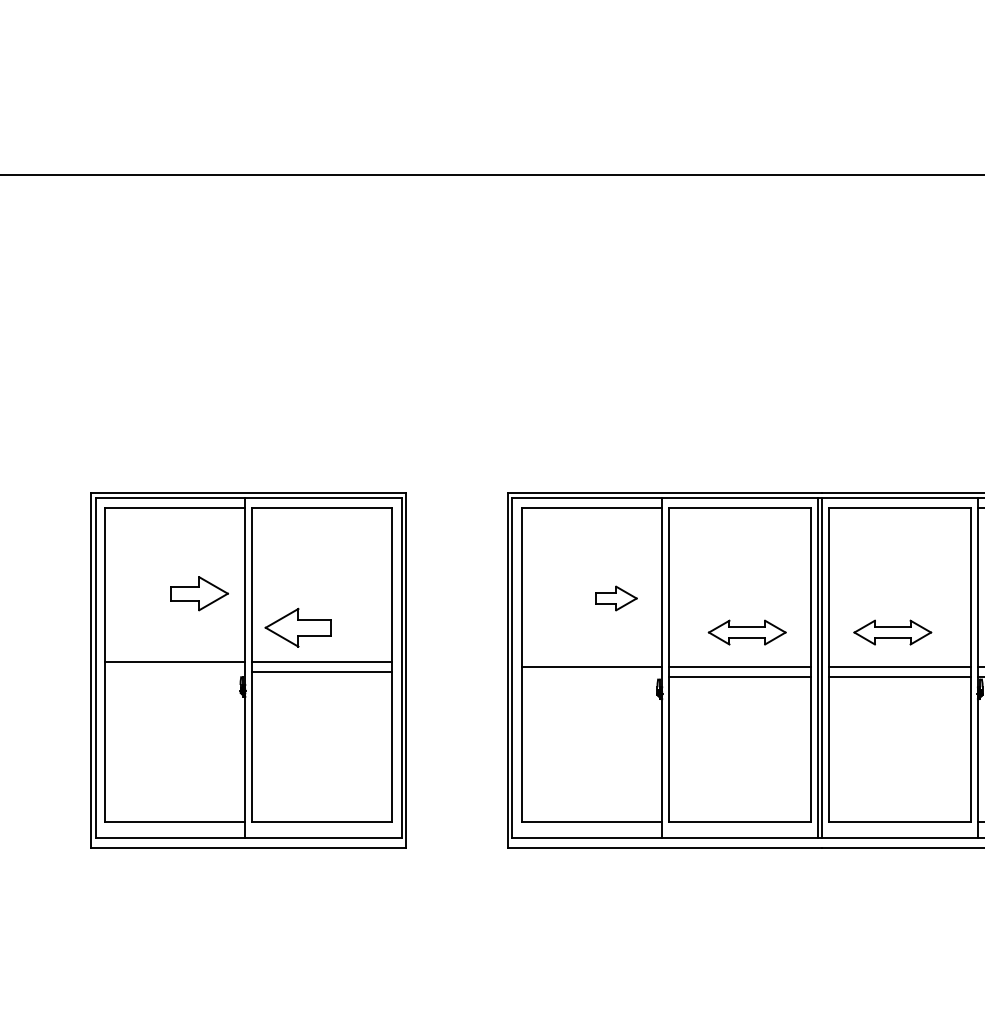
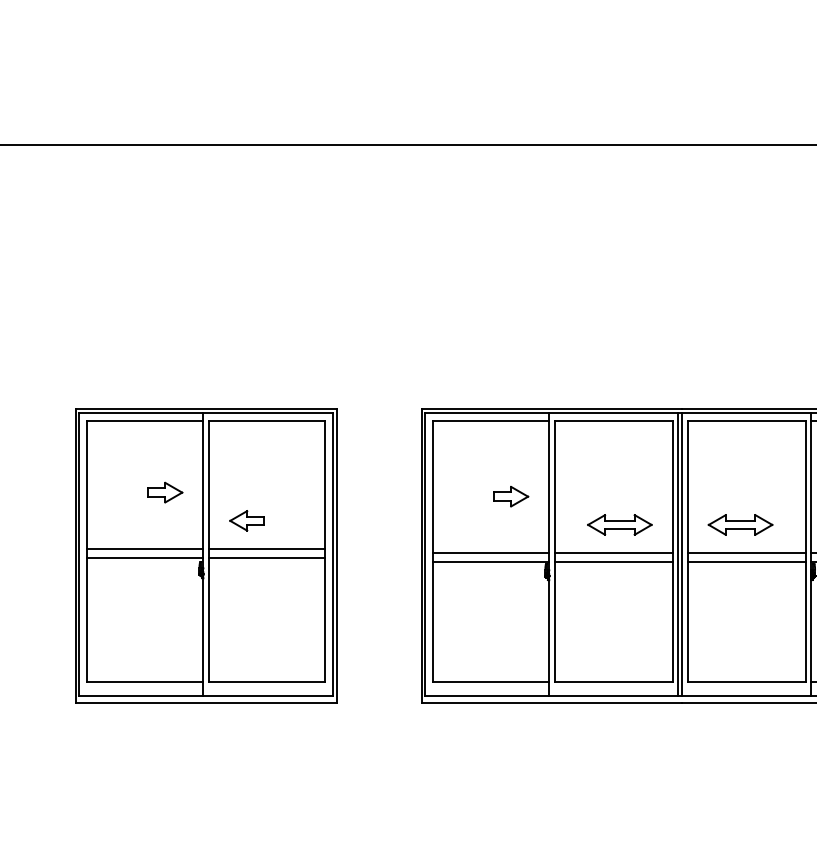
part: (199, 593) -> (165, 492), size x0.71
part: (297, 627) -> (246, 520), size x0.62
line: (175, 671) -> (145, 557), added
line: (592, 676) -> (491, 561), added

